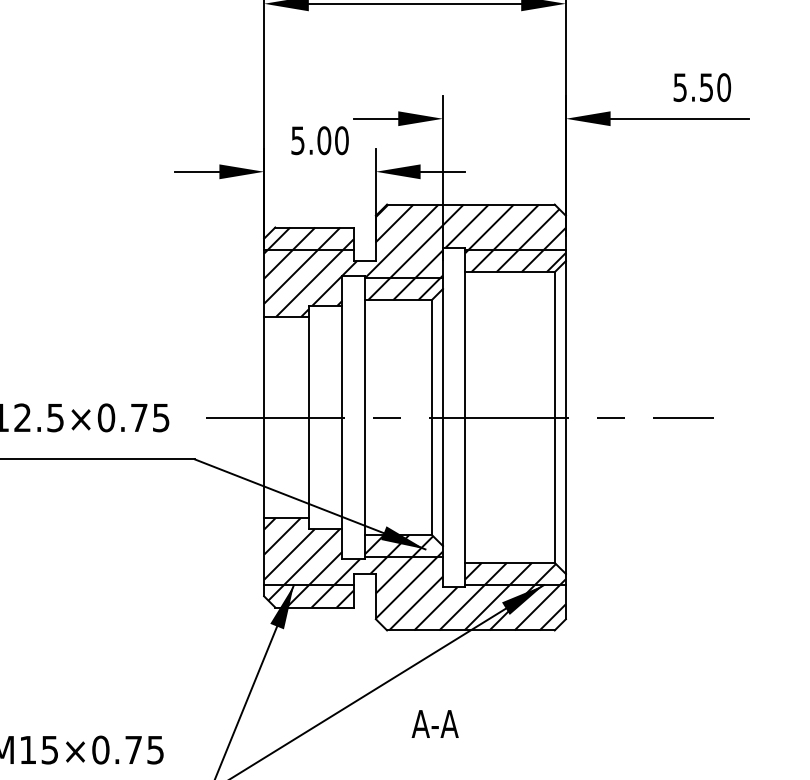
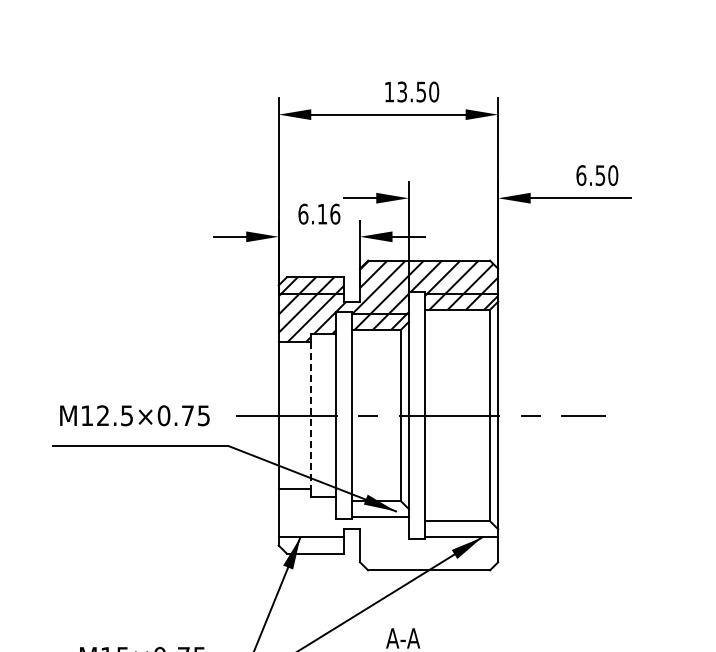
text: (680, 87) -> (581, 175), 5.50 -> 6.50
text: (320, 139) -> (319, 213), 5.00 -> 6.16
line: (309, 418) -> (311, 416), solid -> dashed
hatch: (415, 574) -> (388, 529), removed

